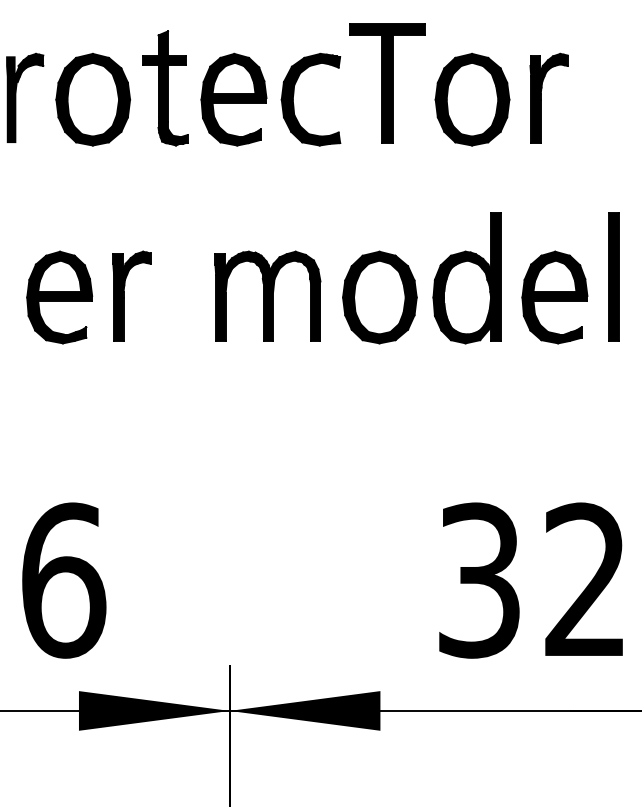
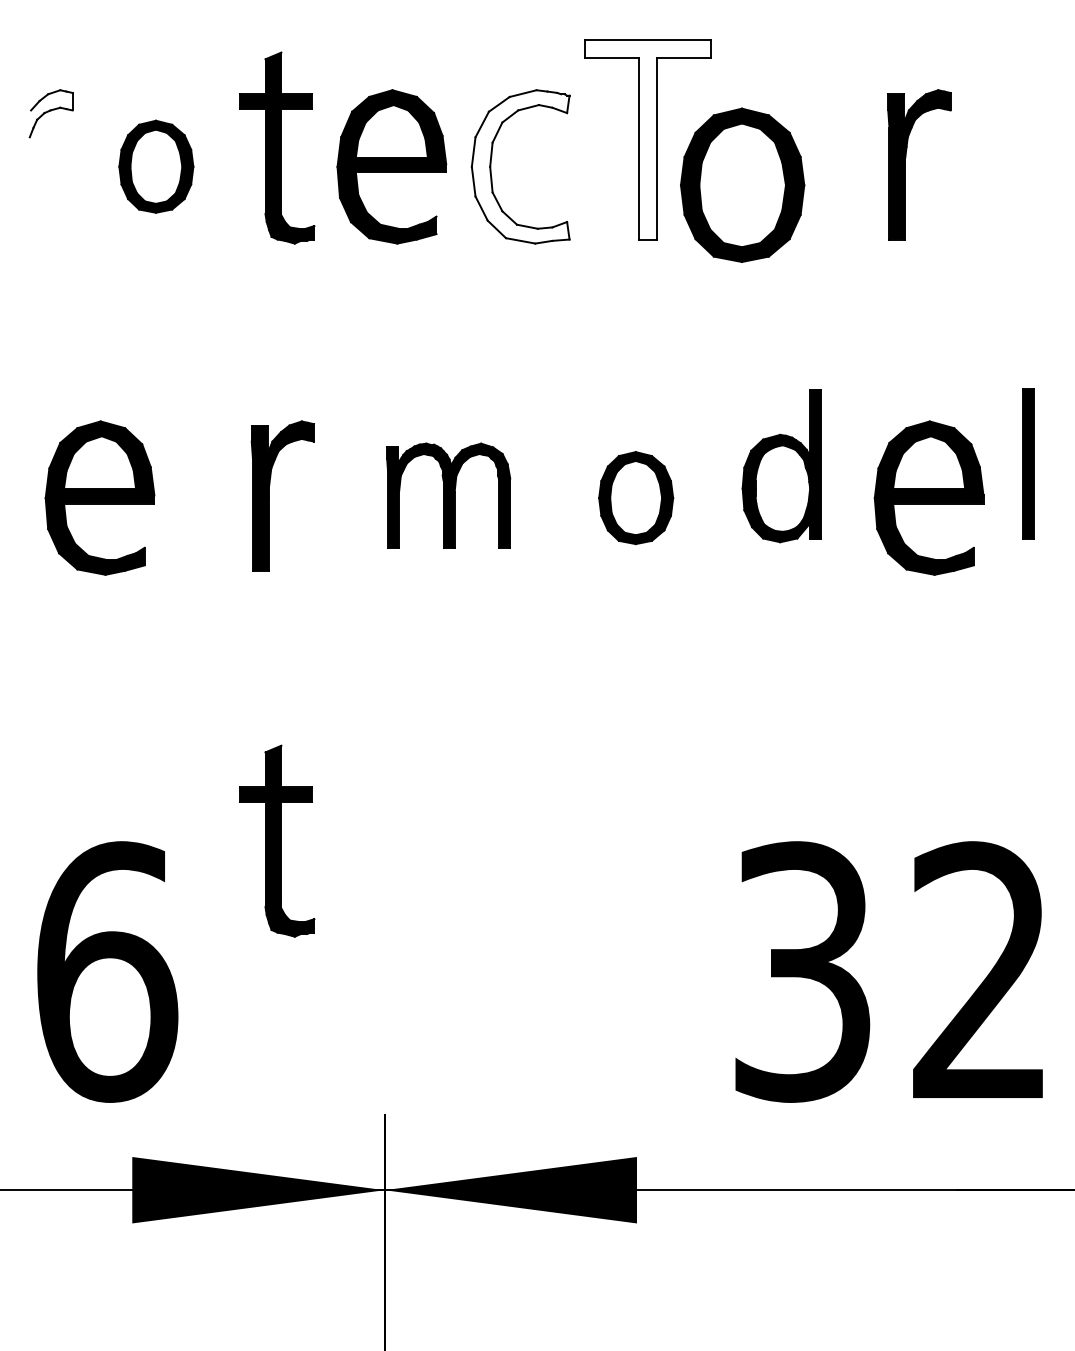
fill: (386, 83) -> (647, 139), removed
fill: (24, 98) -> (41, 164), removed
part: (93, 99) -> (156, 166), size x0.6
fill: (310, 99) -> (519, 166), removed
part: (472, 99) -> (742, 184), moved
part: (613, 276) -> (1027, 462), size x0.7
part: (466, 278) -> (781, 466), size x0.7
part: (124, 295) -> (270, 494), moved
part: (267, 295) -> (447, 494), size x0.7
part: (379, 297) -> (635, 498), size x0.6
part: (165, 502) -> (277, 841), added

